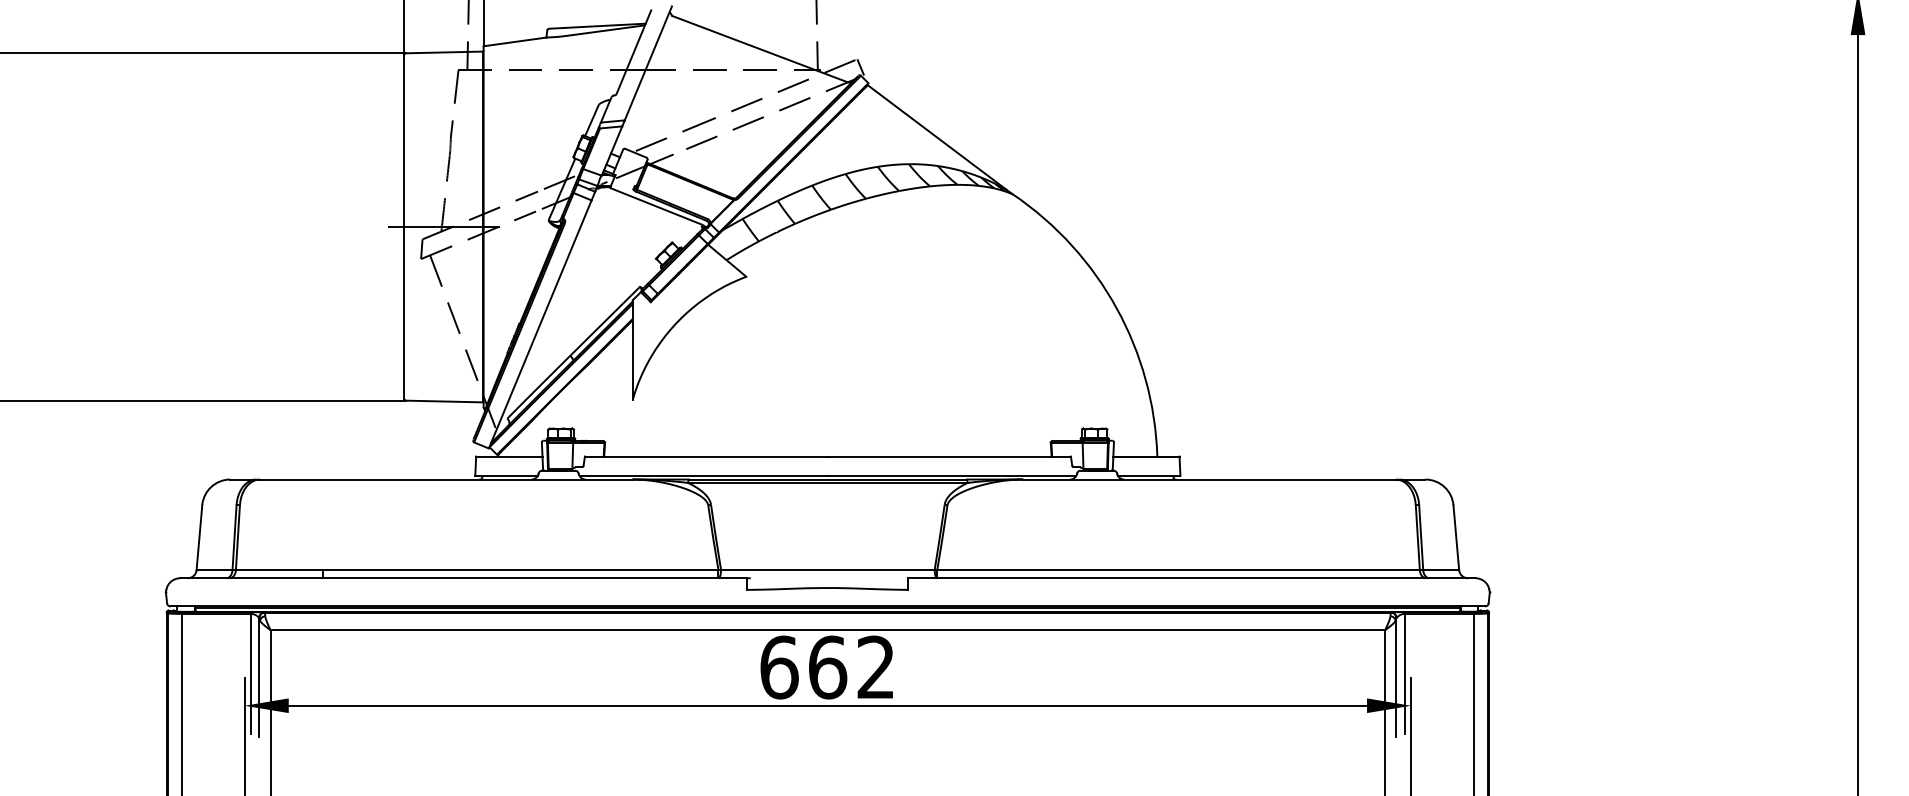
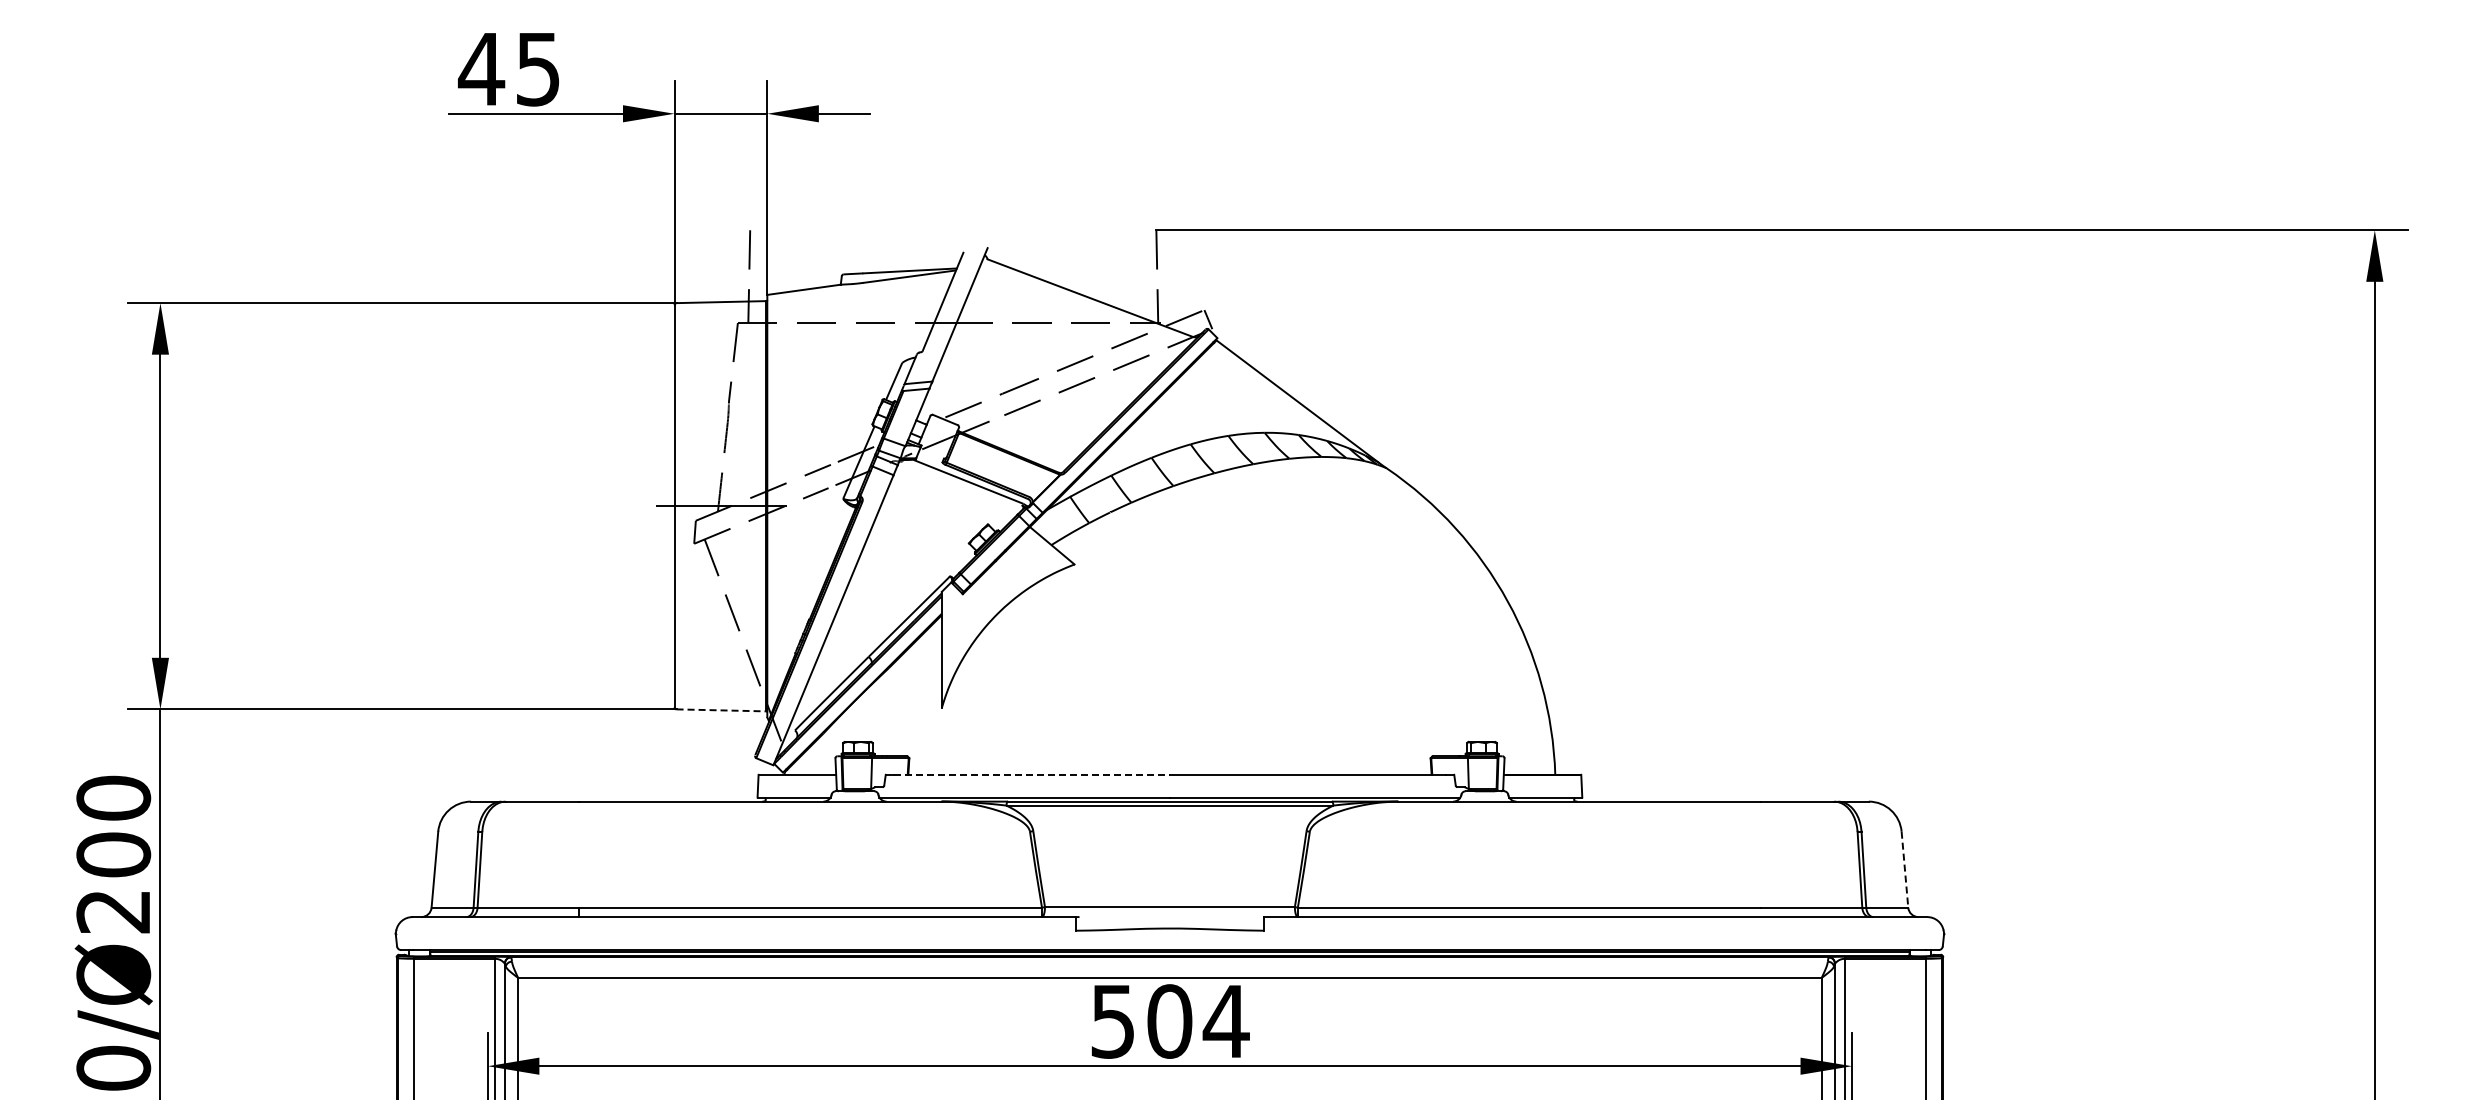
line: (444, 401) -> (721, 710), solid -> dashed
line: (710, 456) -> (1032, 774), solid -> dashed
line: (1455, 538) -> (1904, 870), solid -> dashed
text: (828, 667) -> (1170, 1021), 662 -> 504

